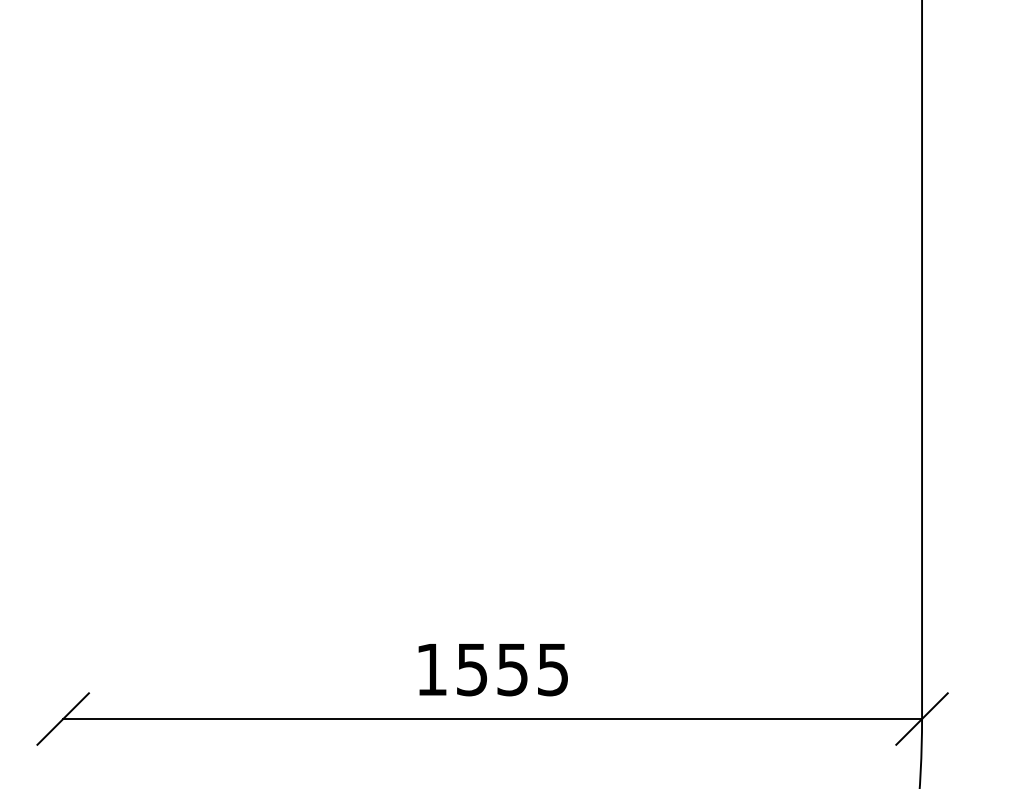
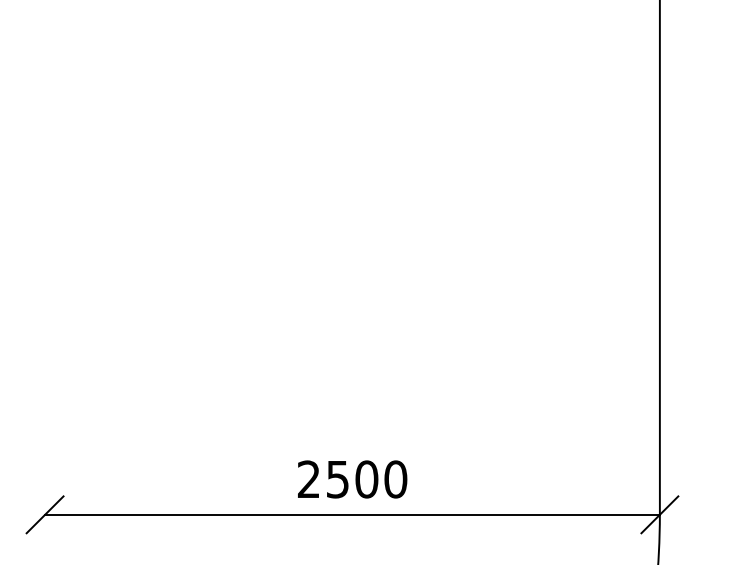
text: (492, 669) -> (352, 479), 1555 -> 2500

